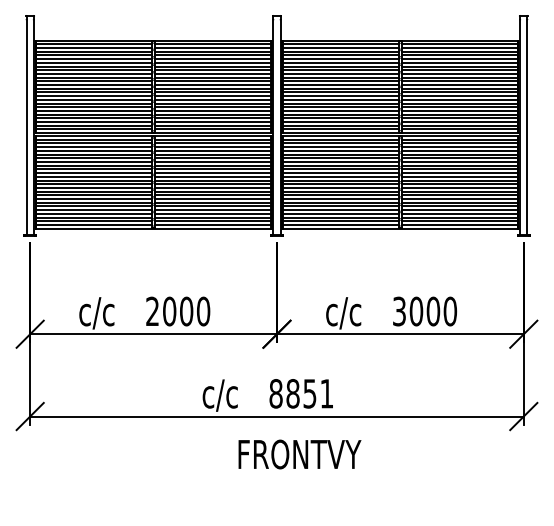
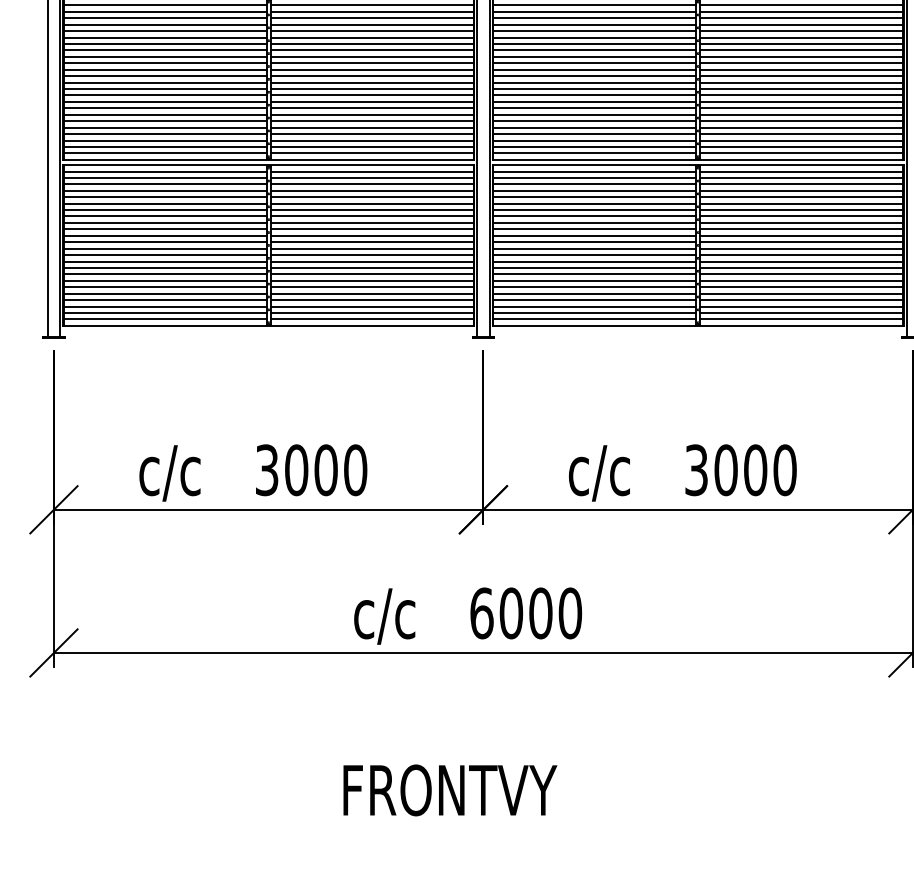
text: (152, 311) -> (266, 470), 2000 -> 3000
text: (301, 393) -> (526, 612), 8851 -> 6000
text: (299, 454) -> (449, 790), moved

